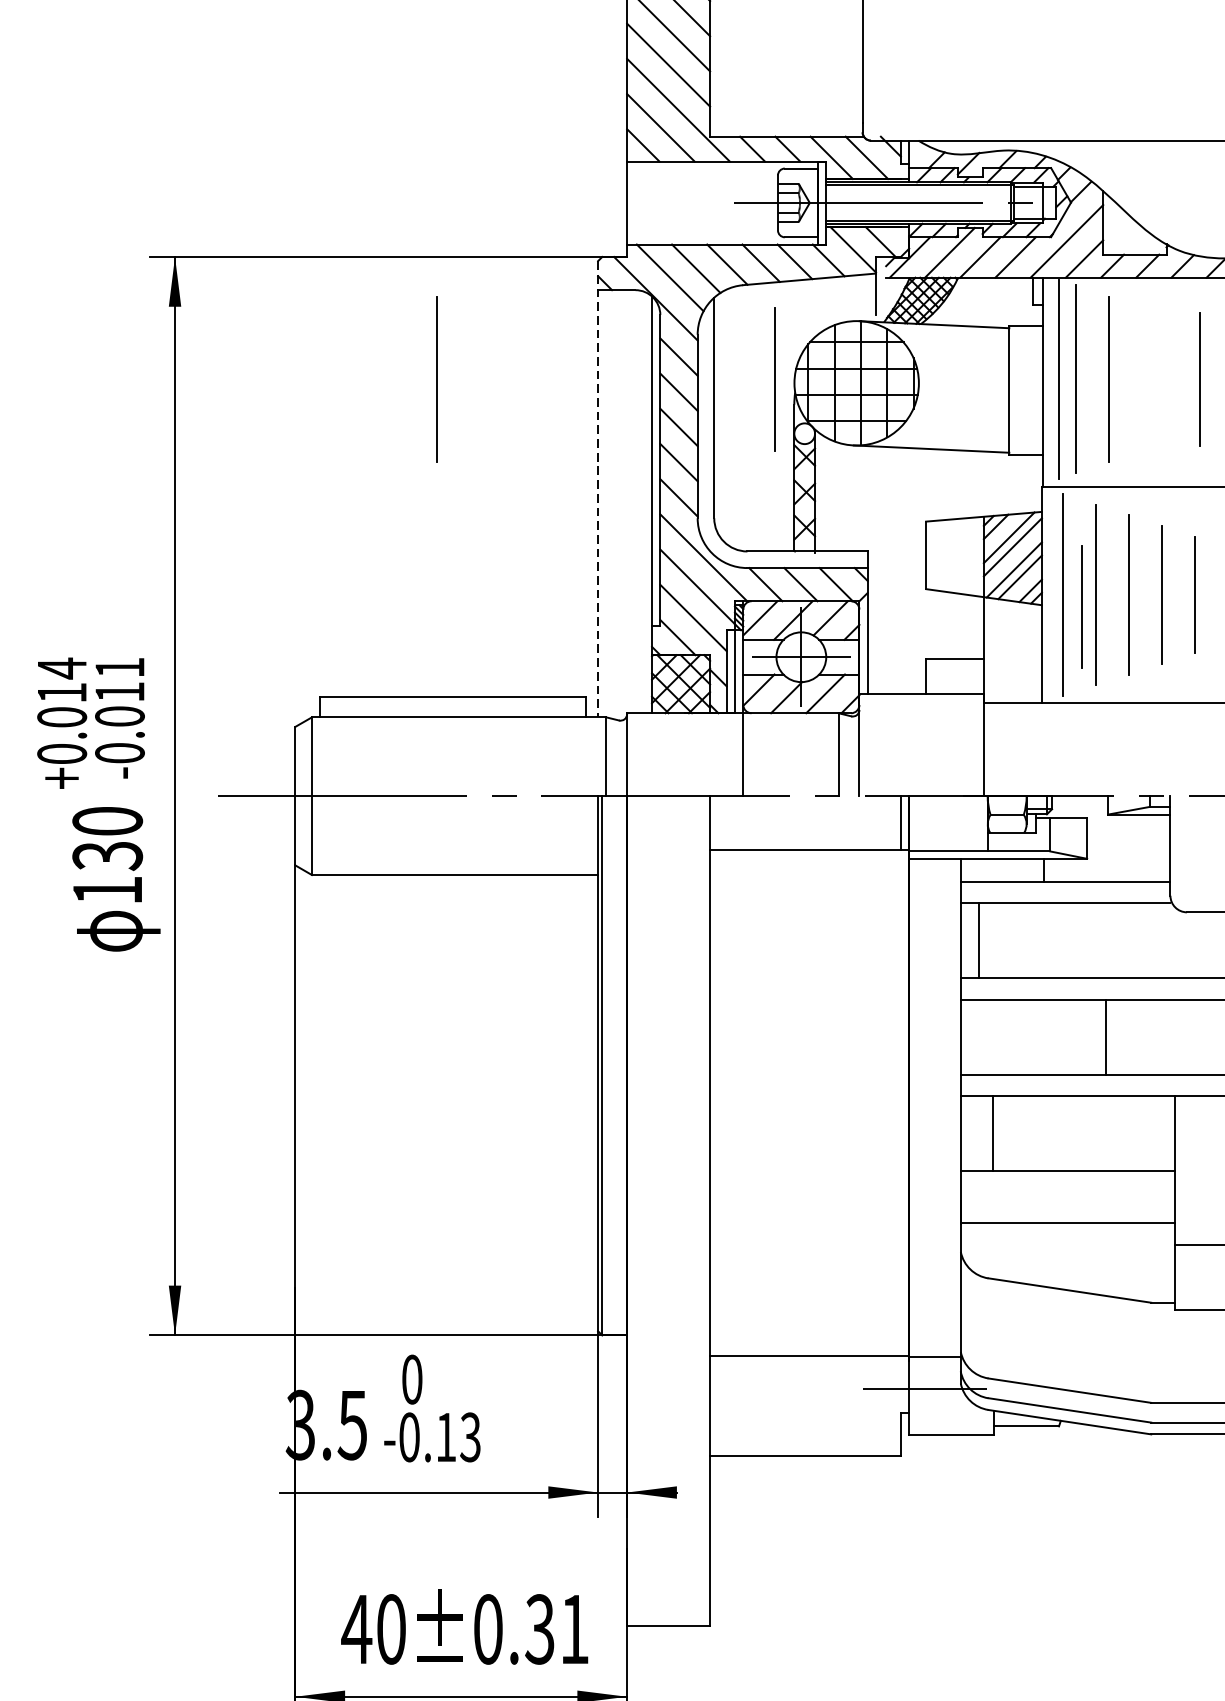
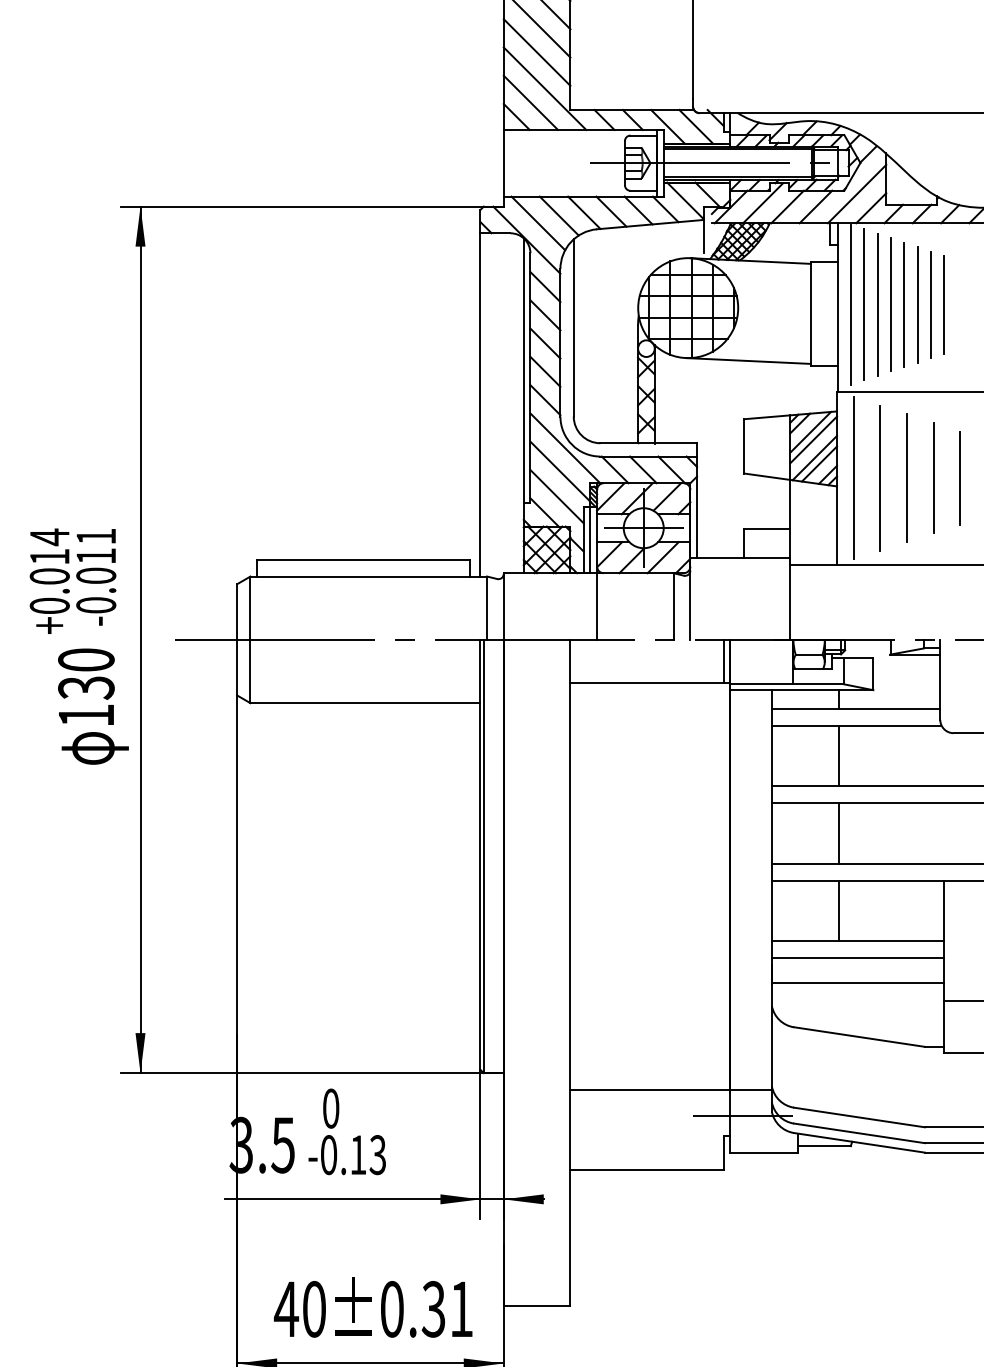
line: (436, 378) -> (350, 304), removed
line: (774, 378) -> (917, 304), moved
line: (1092, 378) -> (877, 304), added
line: (1125, 378) -> (904, 304), added
line: (1199, 378) -> (930, 304), moved
line: (598, 489) -> (480, 393), dashed -> solid
line: (1081, 606) -> (943, 304), moved
line: (979, 940) -> (838, 755), moved
line: (1105, 1037) -> (838, 833), moved
line: (992, 1133) -> (838, 910), moved
line: (1067, 1192) -> (857, 958), added

